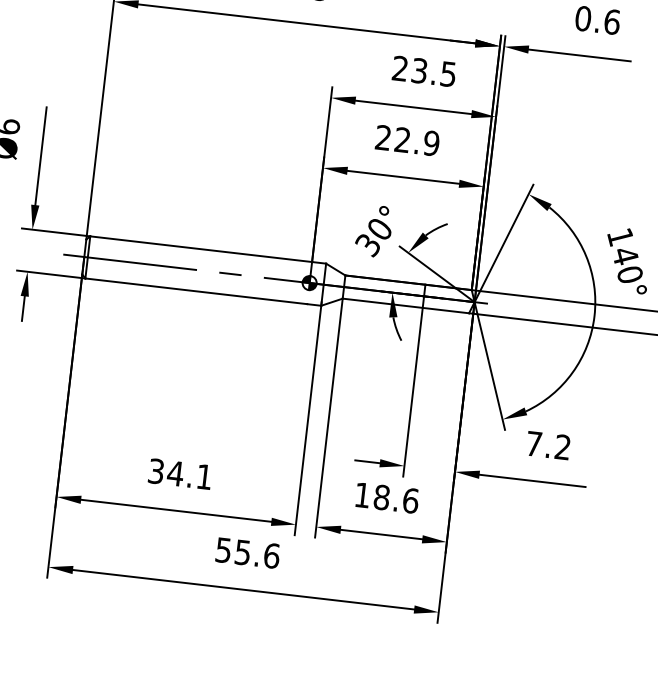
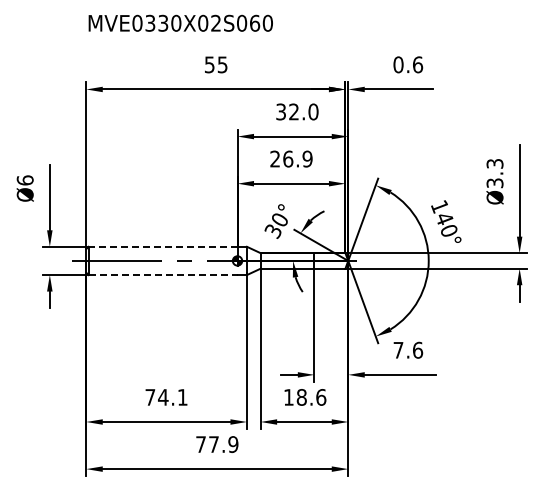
text: (424, 70) -> (297, 111), 23.5 -> 32.0
text: (403, 139) -> (288, 158), 22.9 -> 26.9
line: (200, 248) -> (162, 246), solid -> dashed
line: (196, 292) -> (163, 275), solid -> dashed
text: (563, 446) -> (418, 349), 7.2 -> 7.6
text: (156, 471) -> (150, 397), 34.1 -> 74.1
text: (248, 553) -> (217, 444), 55.6 -> 77.9

